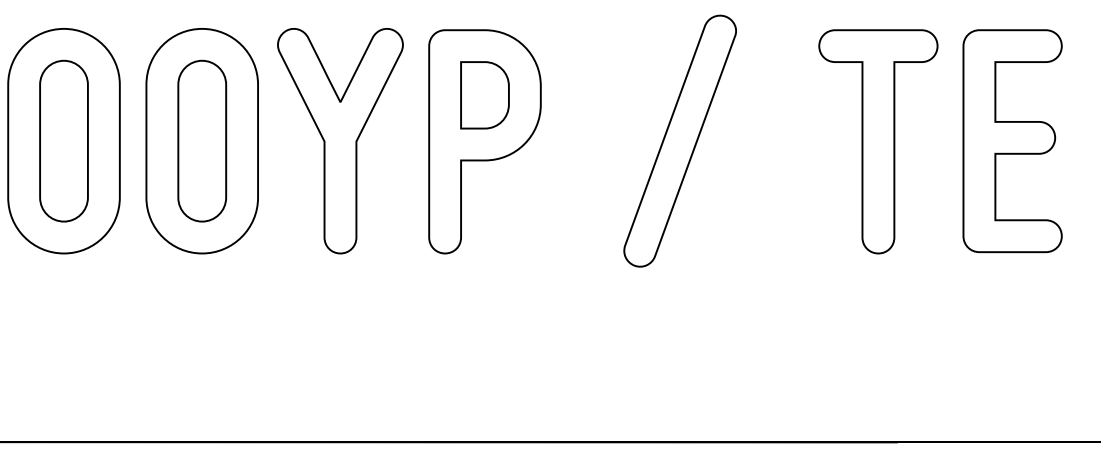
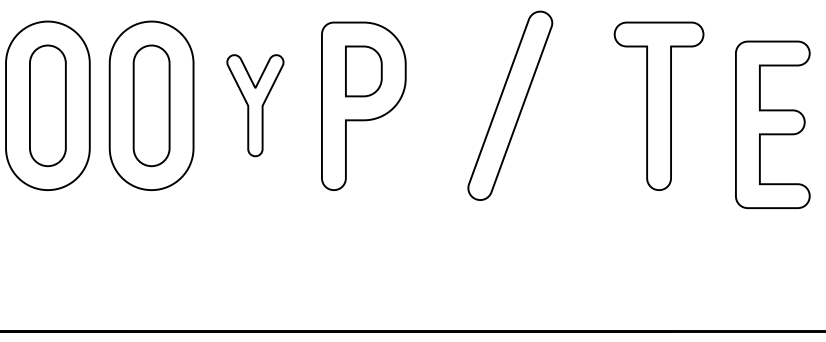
part: (340, 140) -> (255, 105), size x0.6
part: (1012, 140) -> (772, 124), moved

